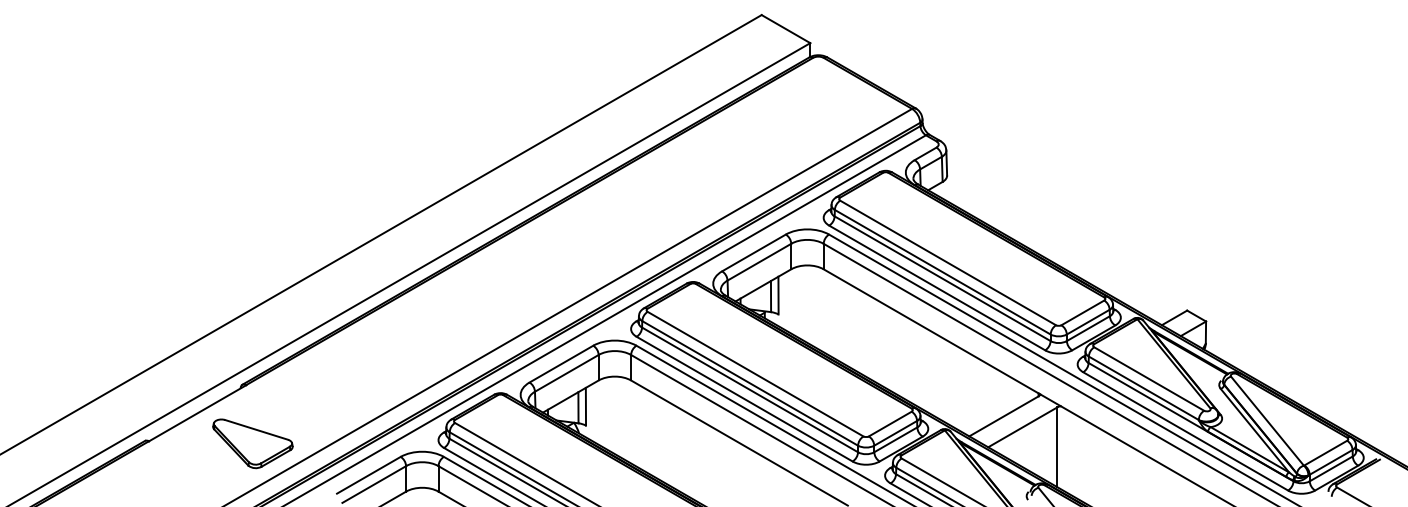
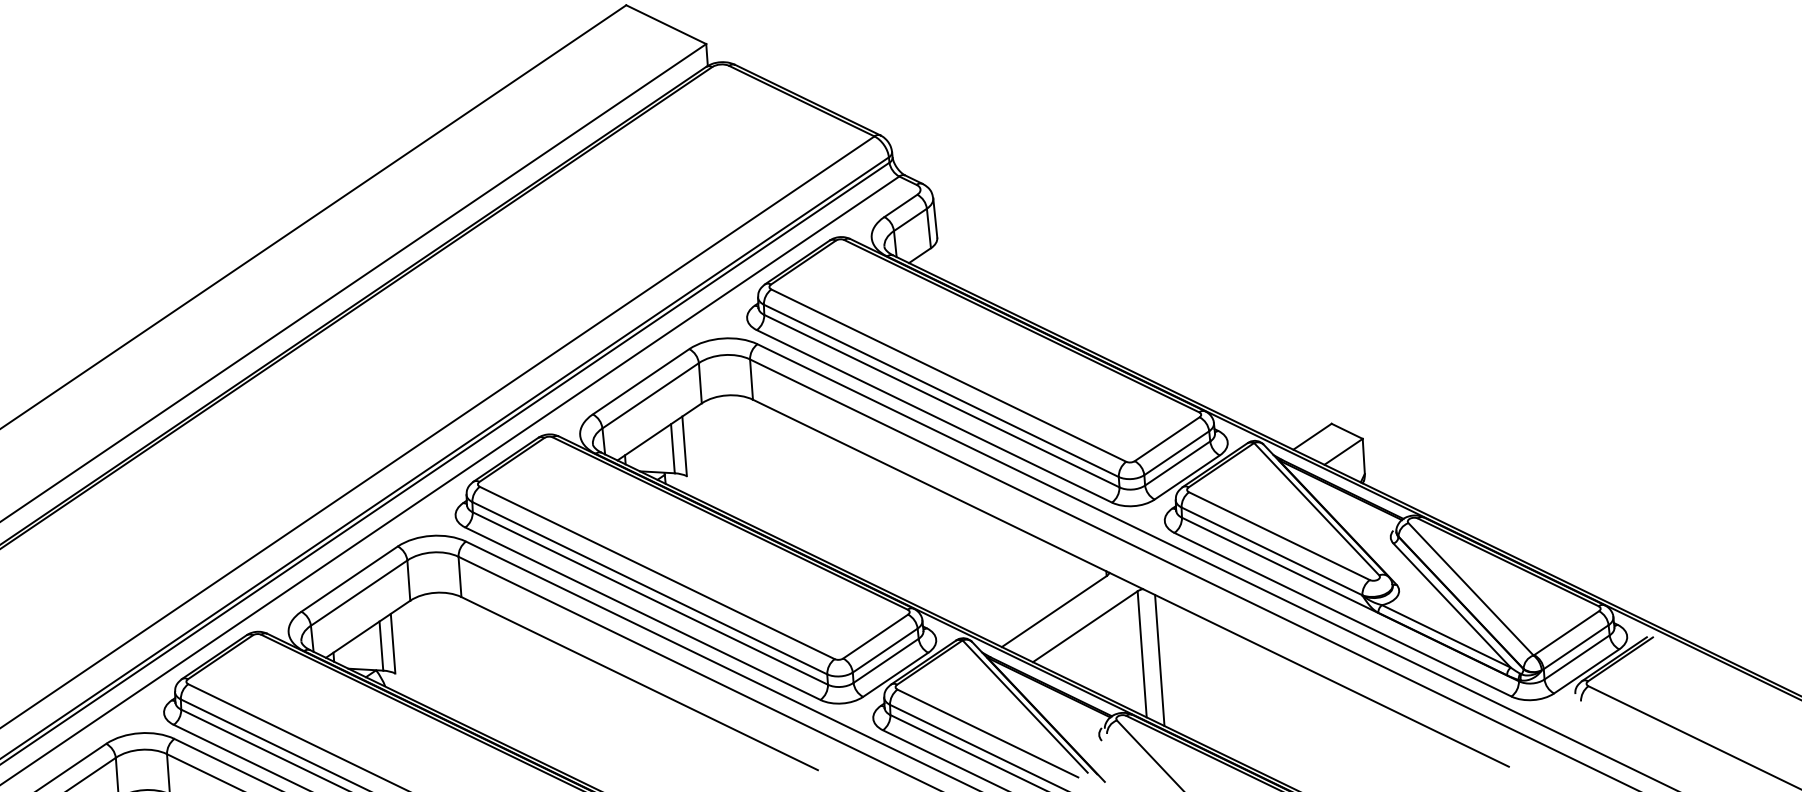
line: (1068, 451) -> (1160, 659), added

